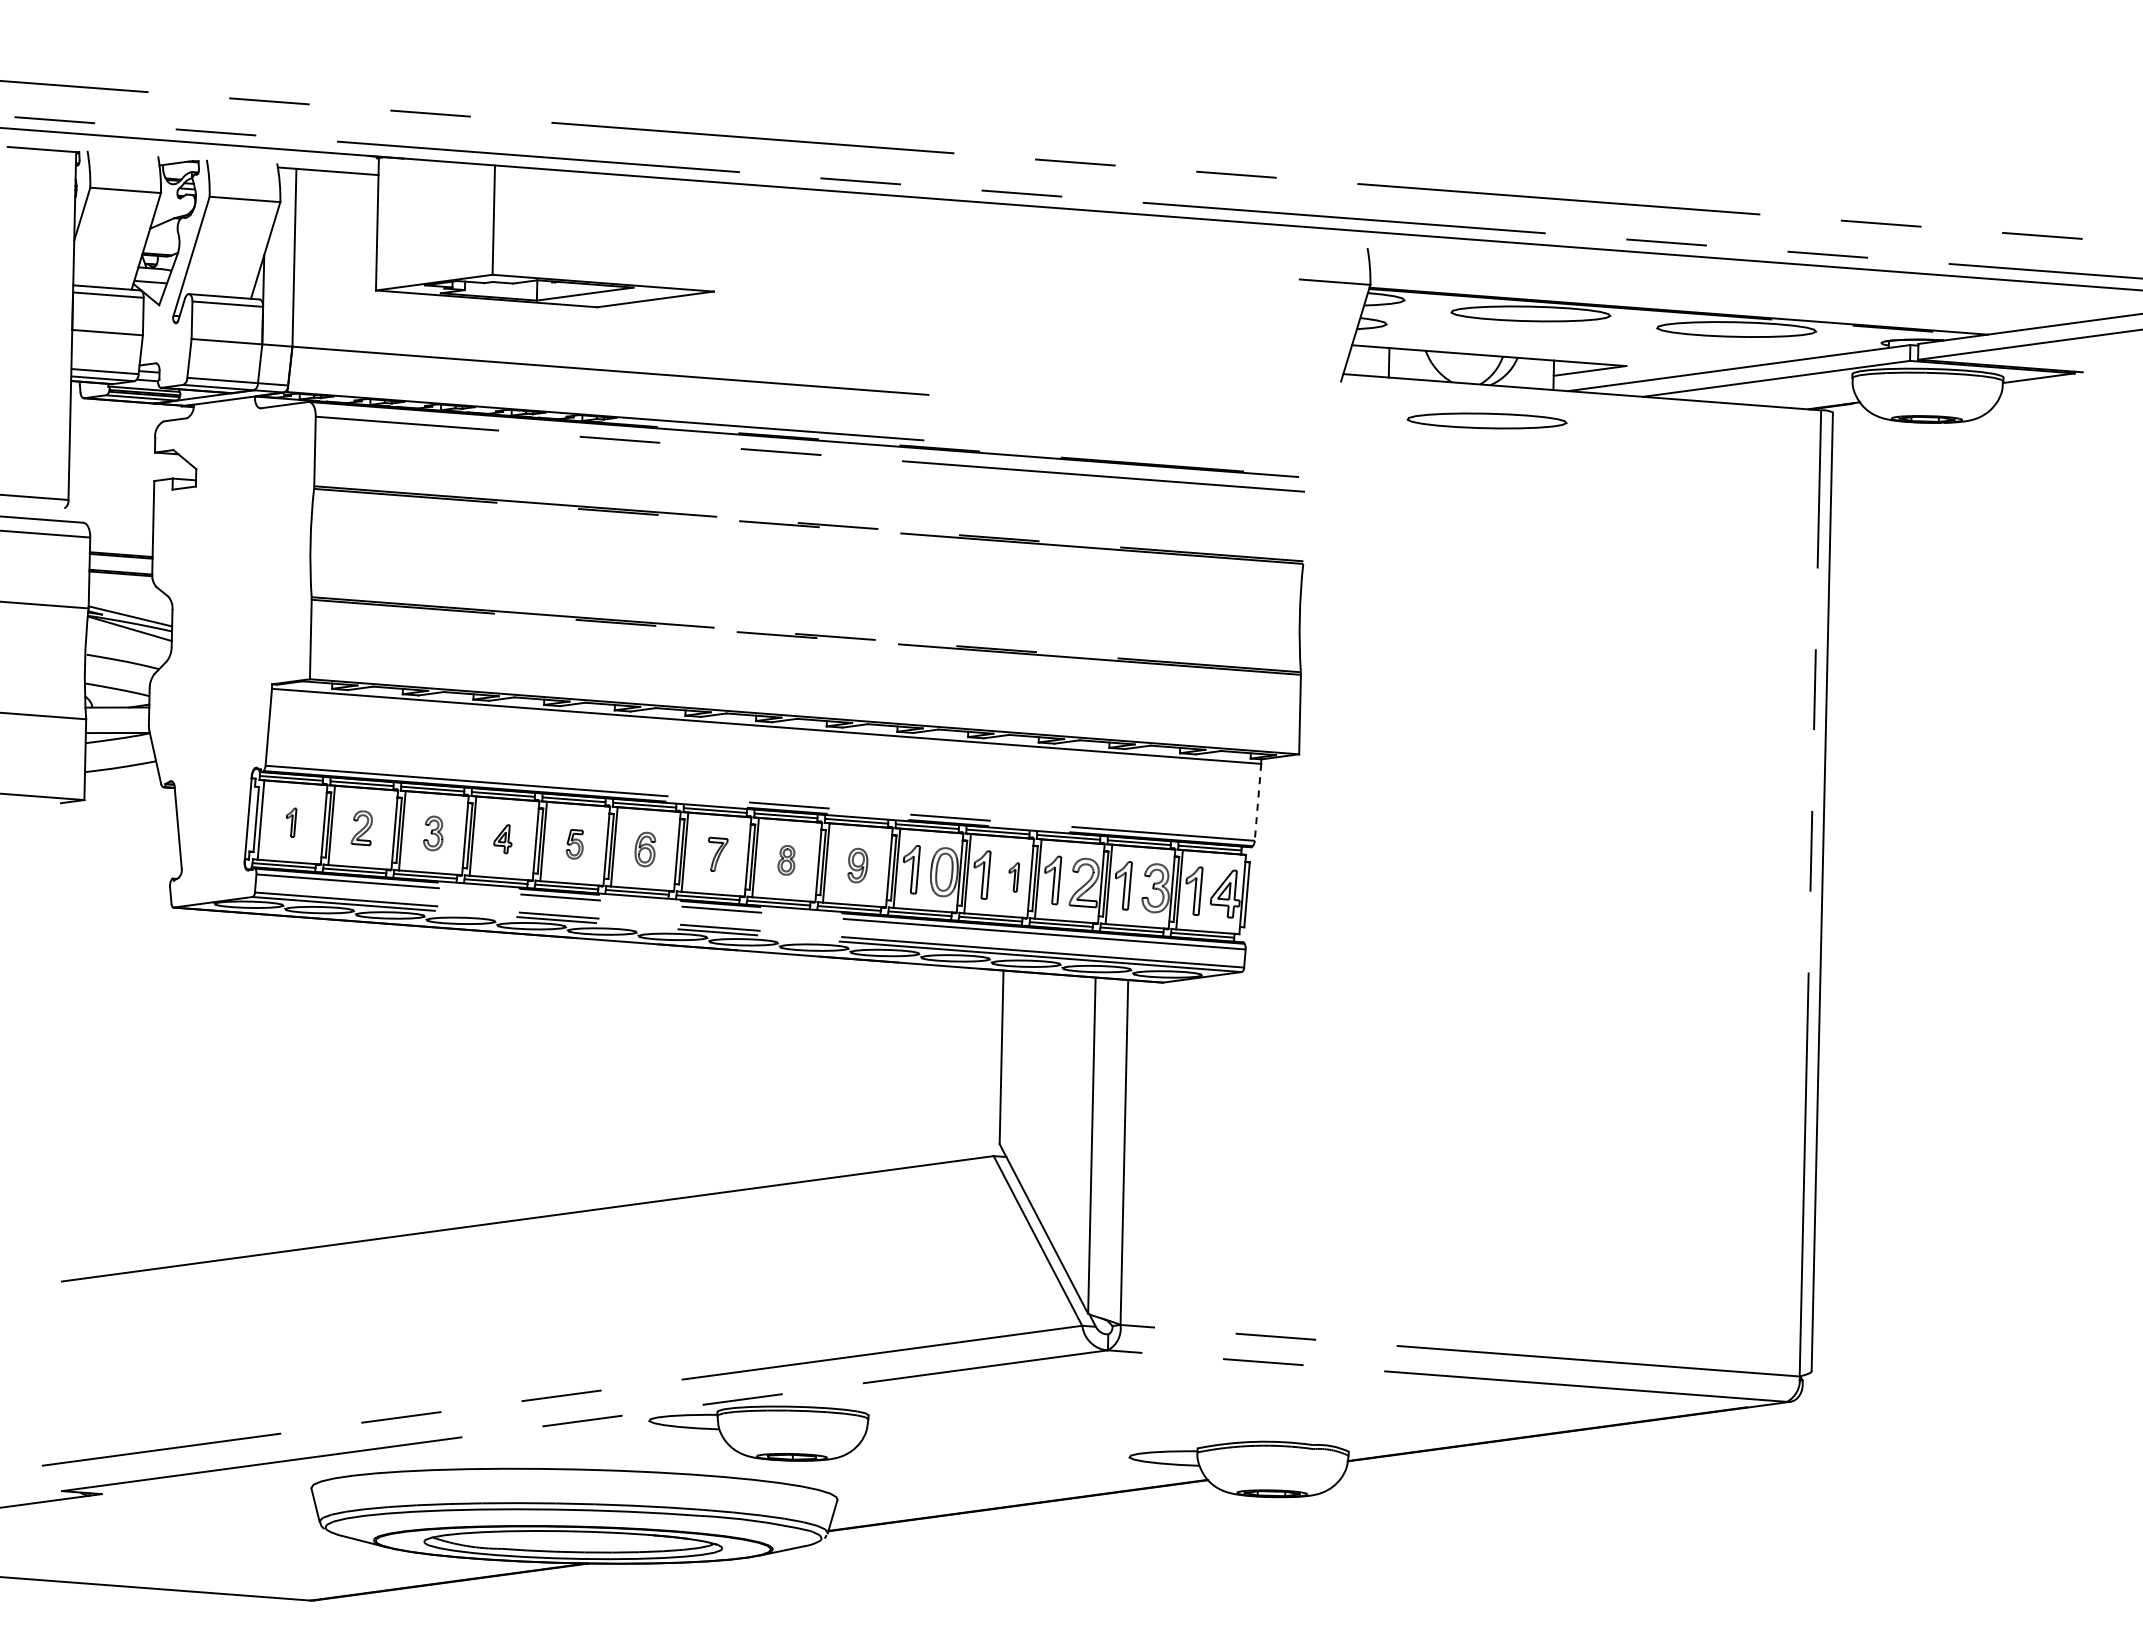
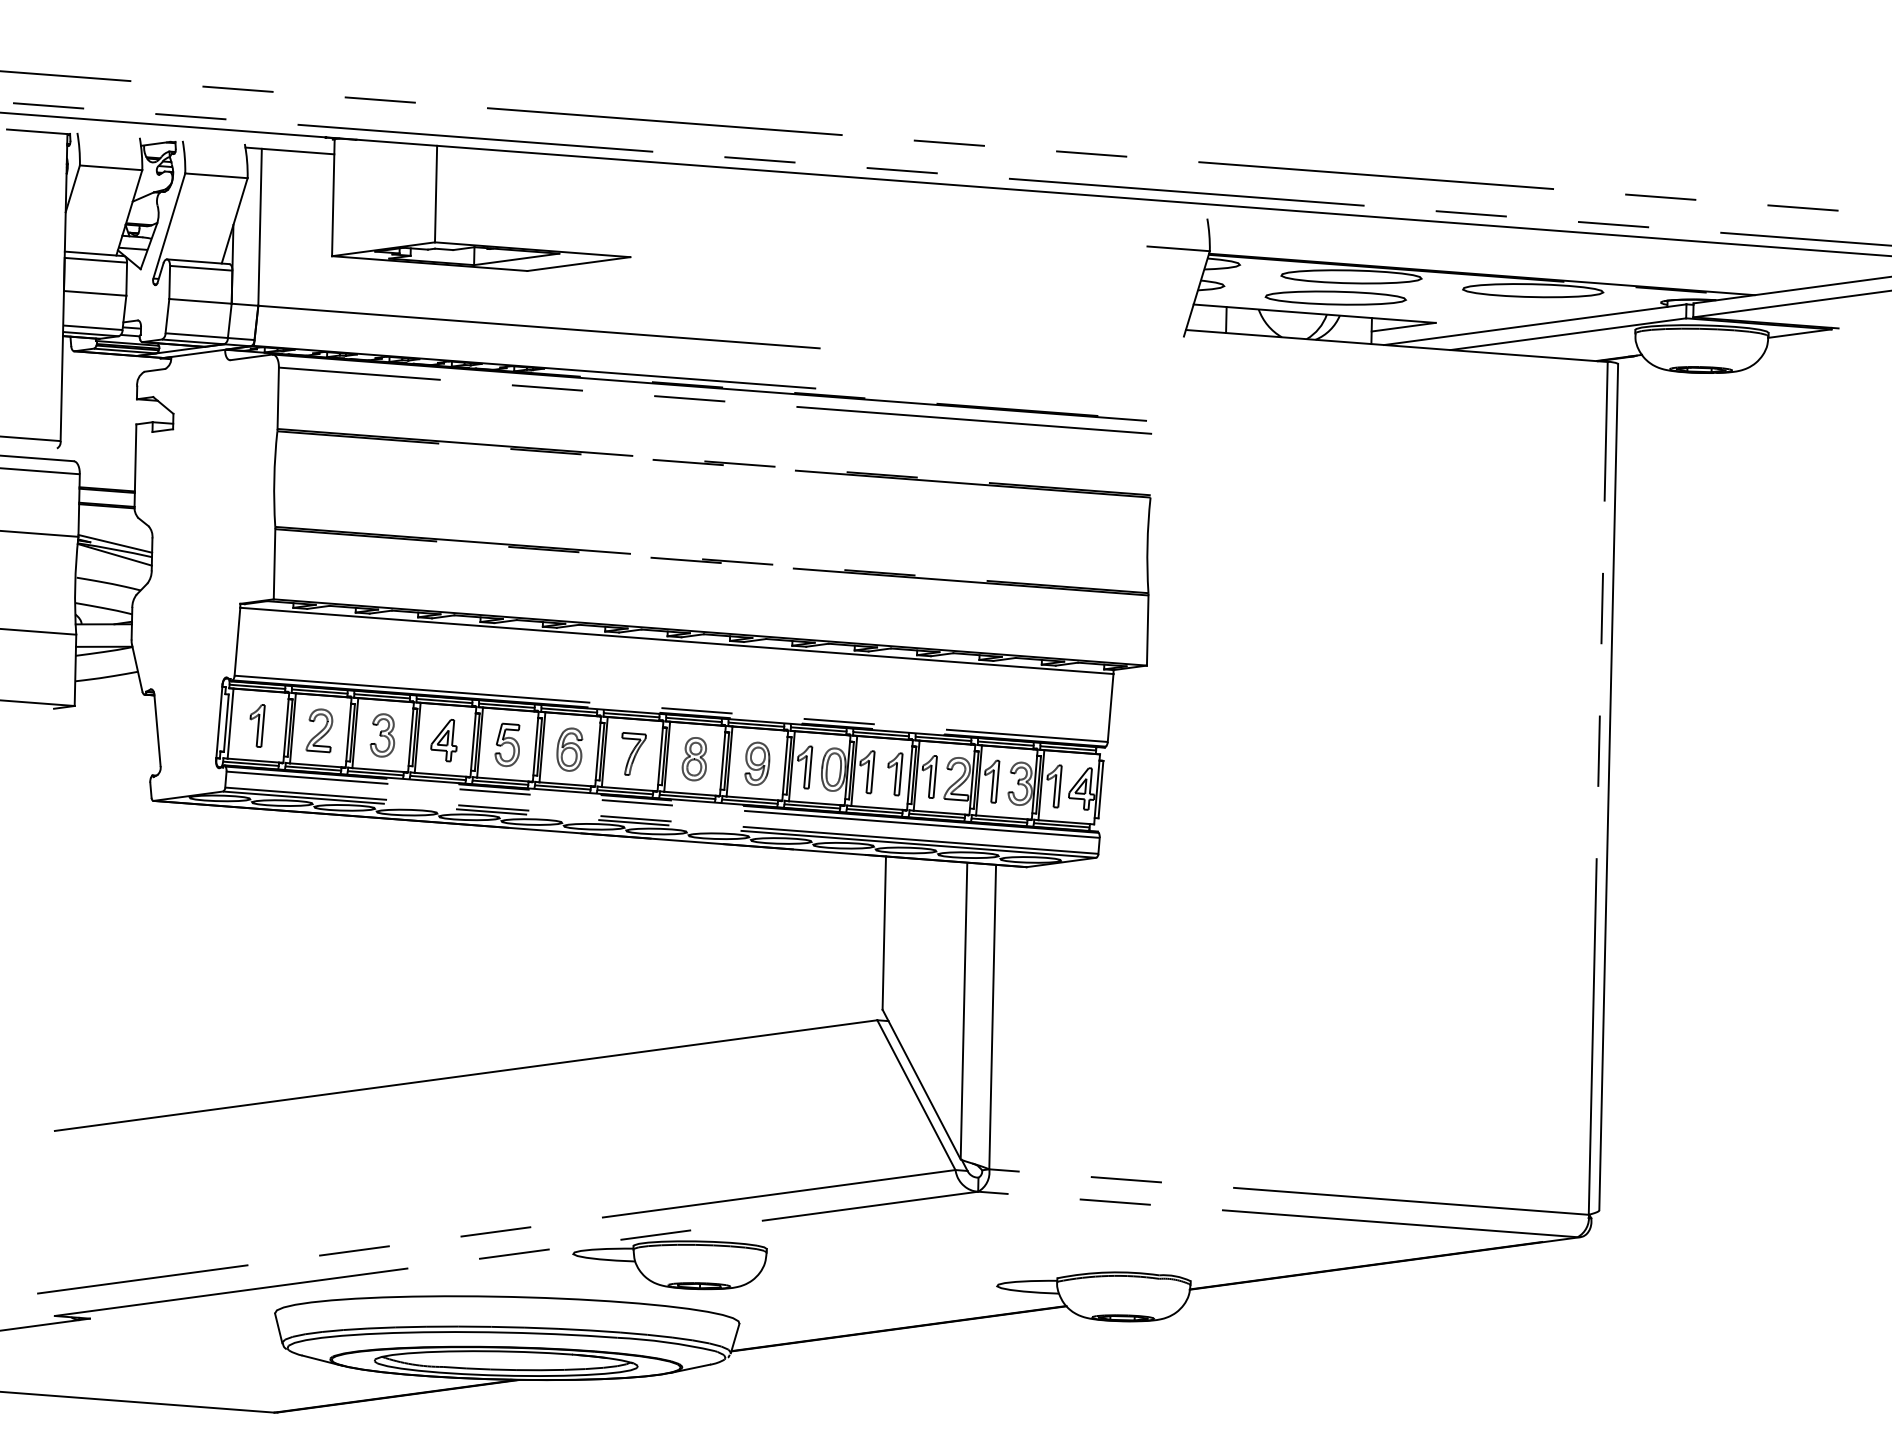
part: (1486, 420) -> (1335, 297), moved
line: (1258, 802) -> (1111, 708), dashed -> solid
part: (291, 822) -> (257, 725), size x1.67
part: (361, 828) -> (319, 731), size x1.43
part: (433, 833) -> (382, 735), size x1.43
part: (502, 838) -> (443, 739), size x1.67
part: (574, 844) -> (507, 745), size x1.67
part: (645, 849) -> (569, 749), size x1.43
part: (718, 854) -> (634, 754), size x1.43
part: (786, 860) -> (694, 759), size x1.67
part: (857, 865) -> (757, 763), size x1.43
part: (1014, 877) -> (895, 774), size x1.67

